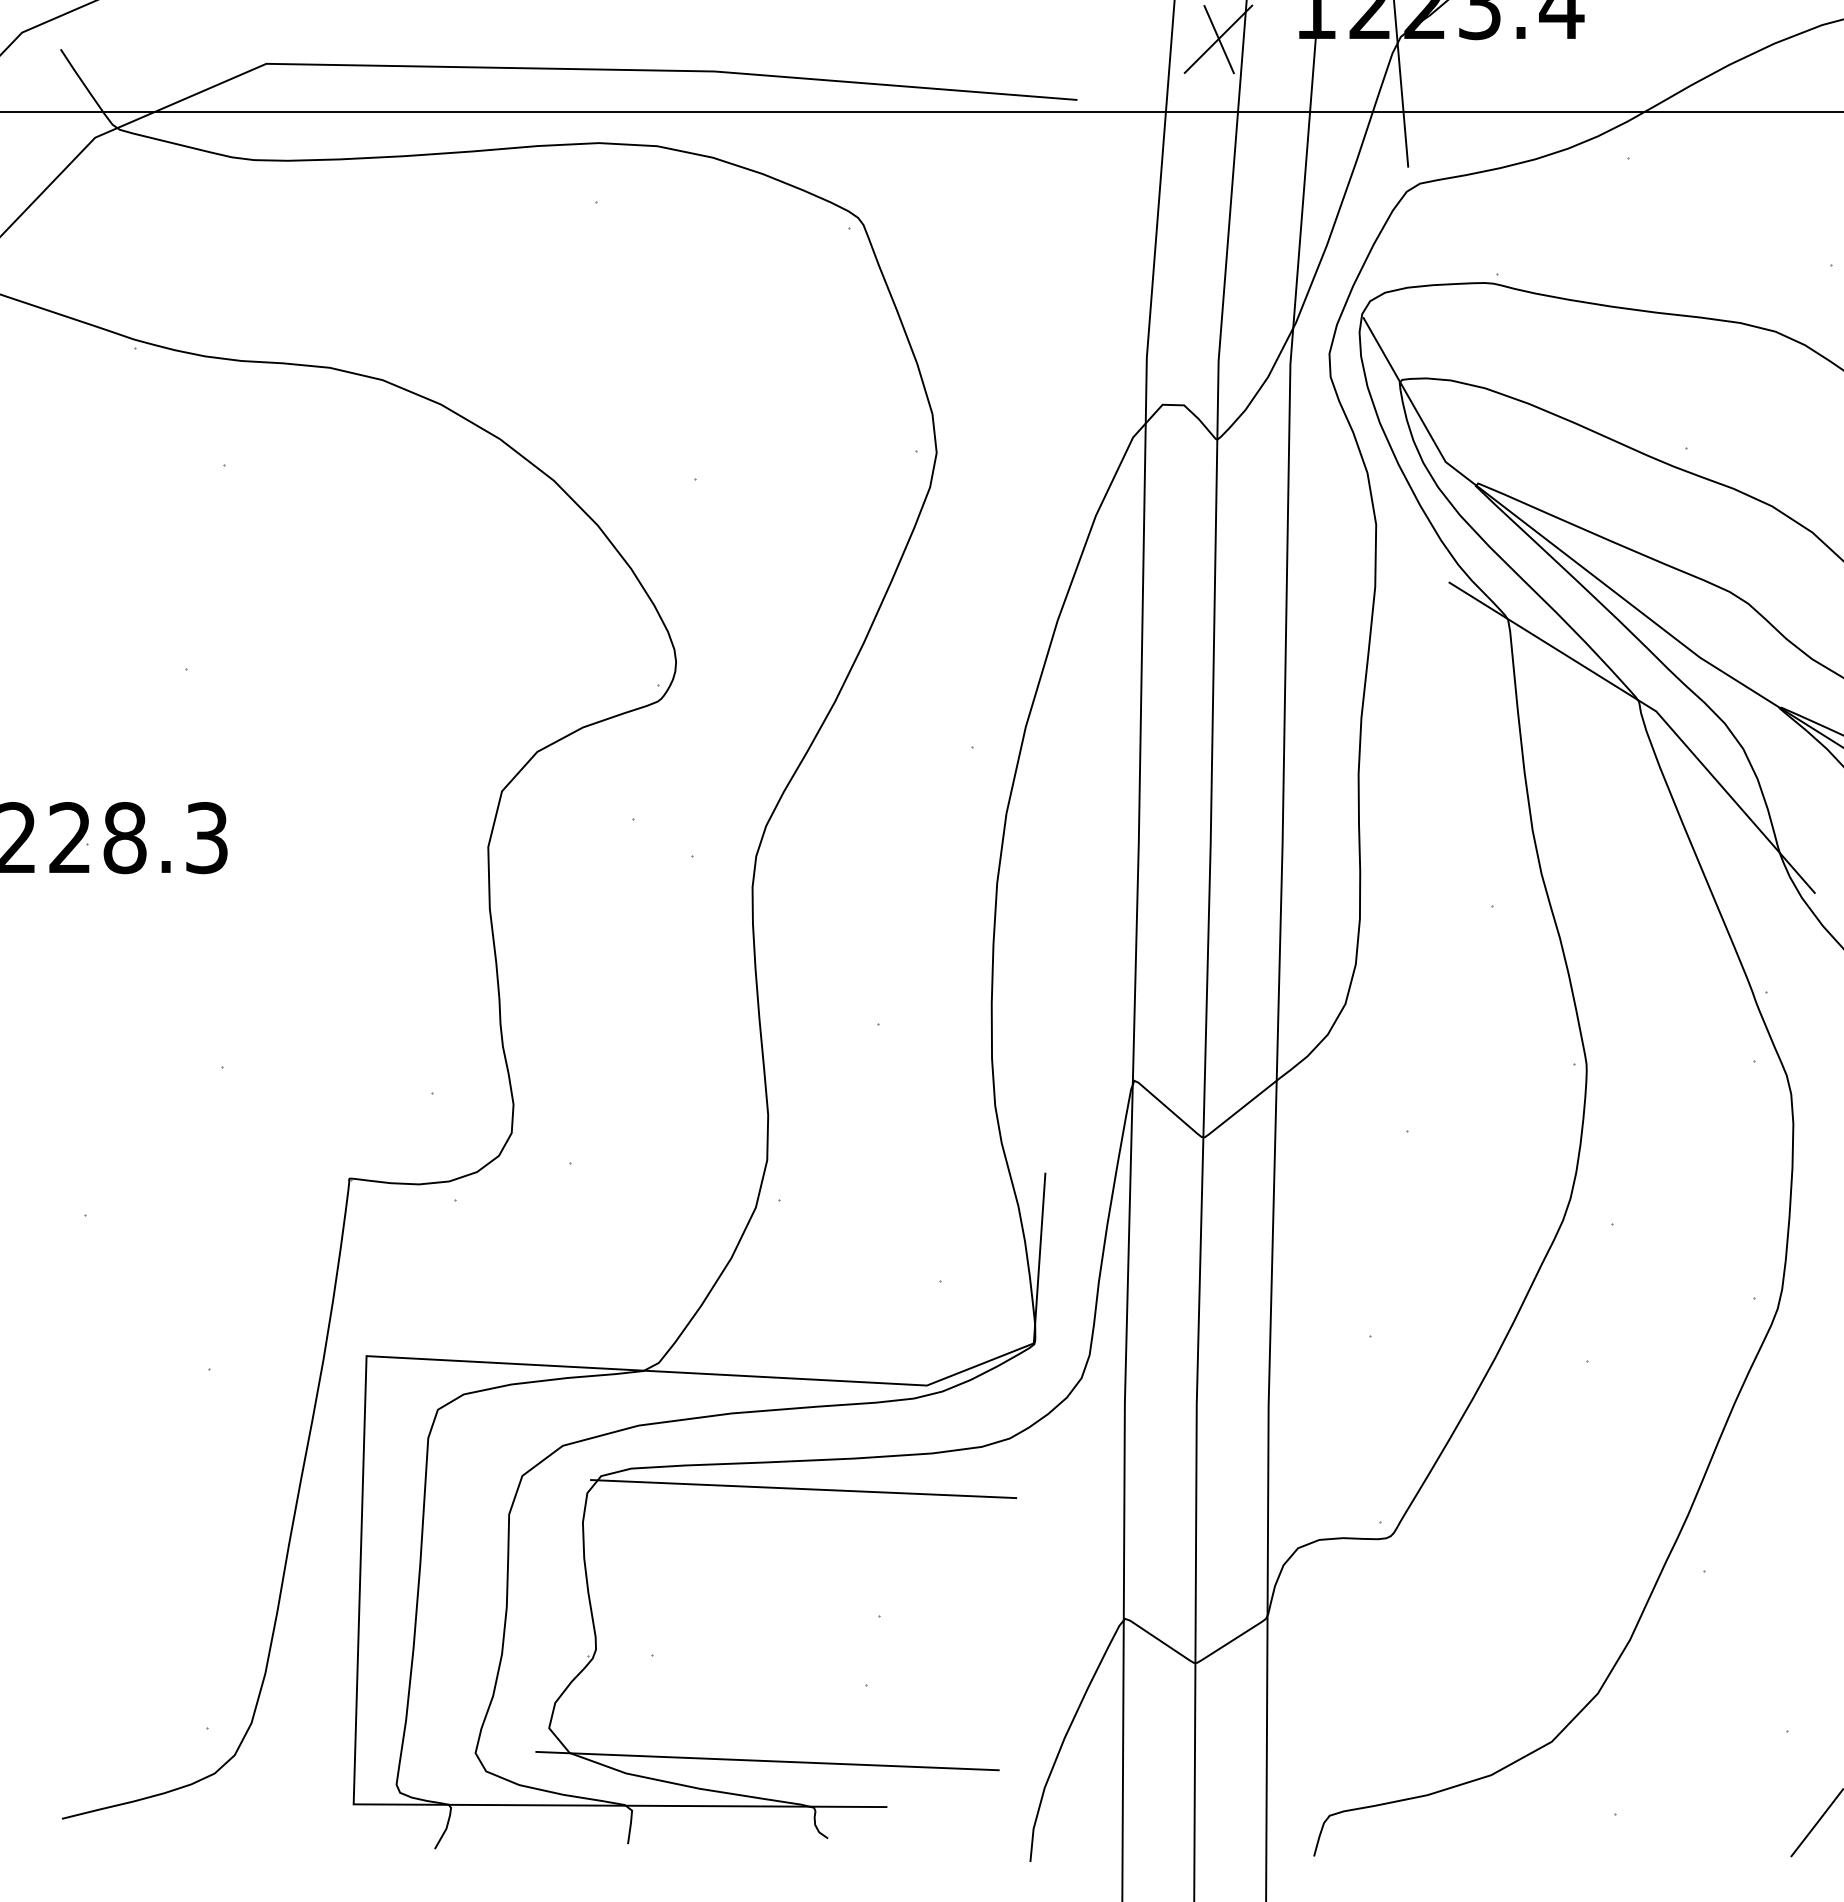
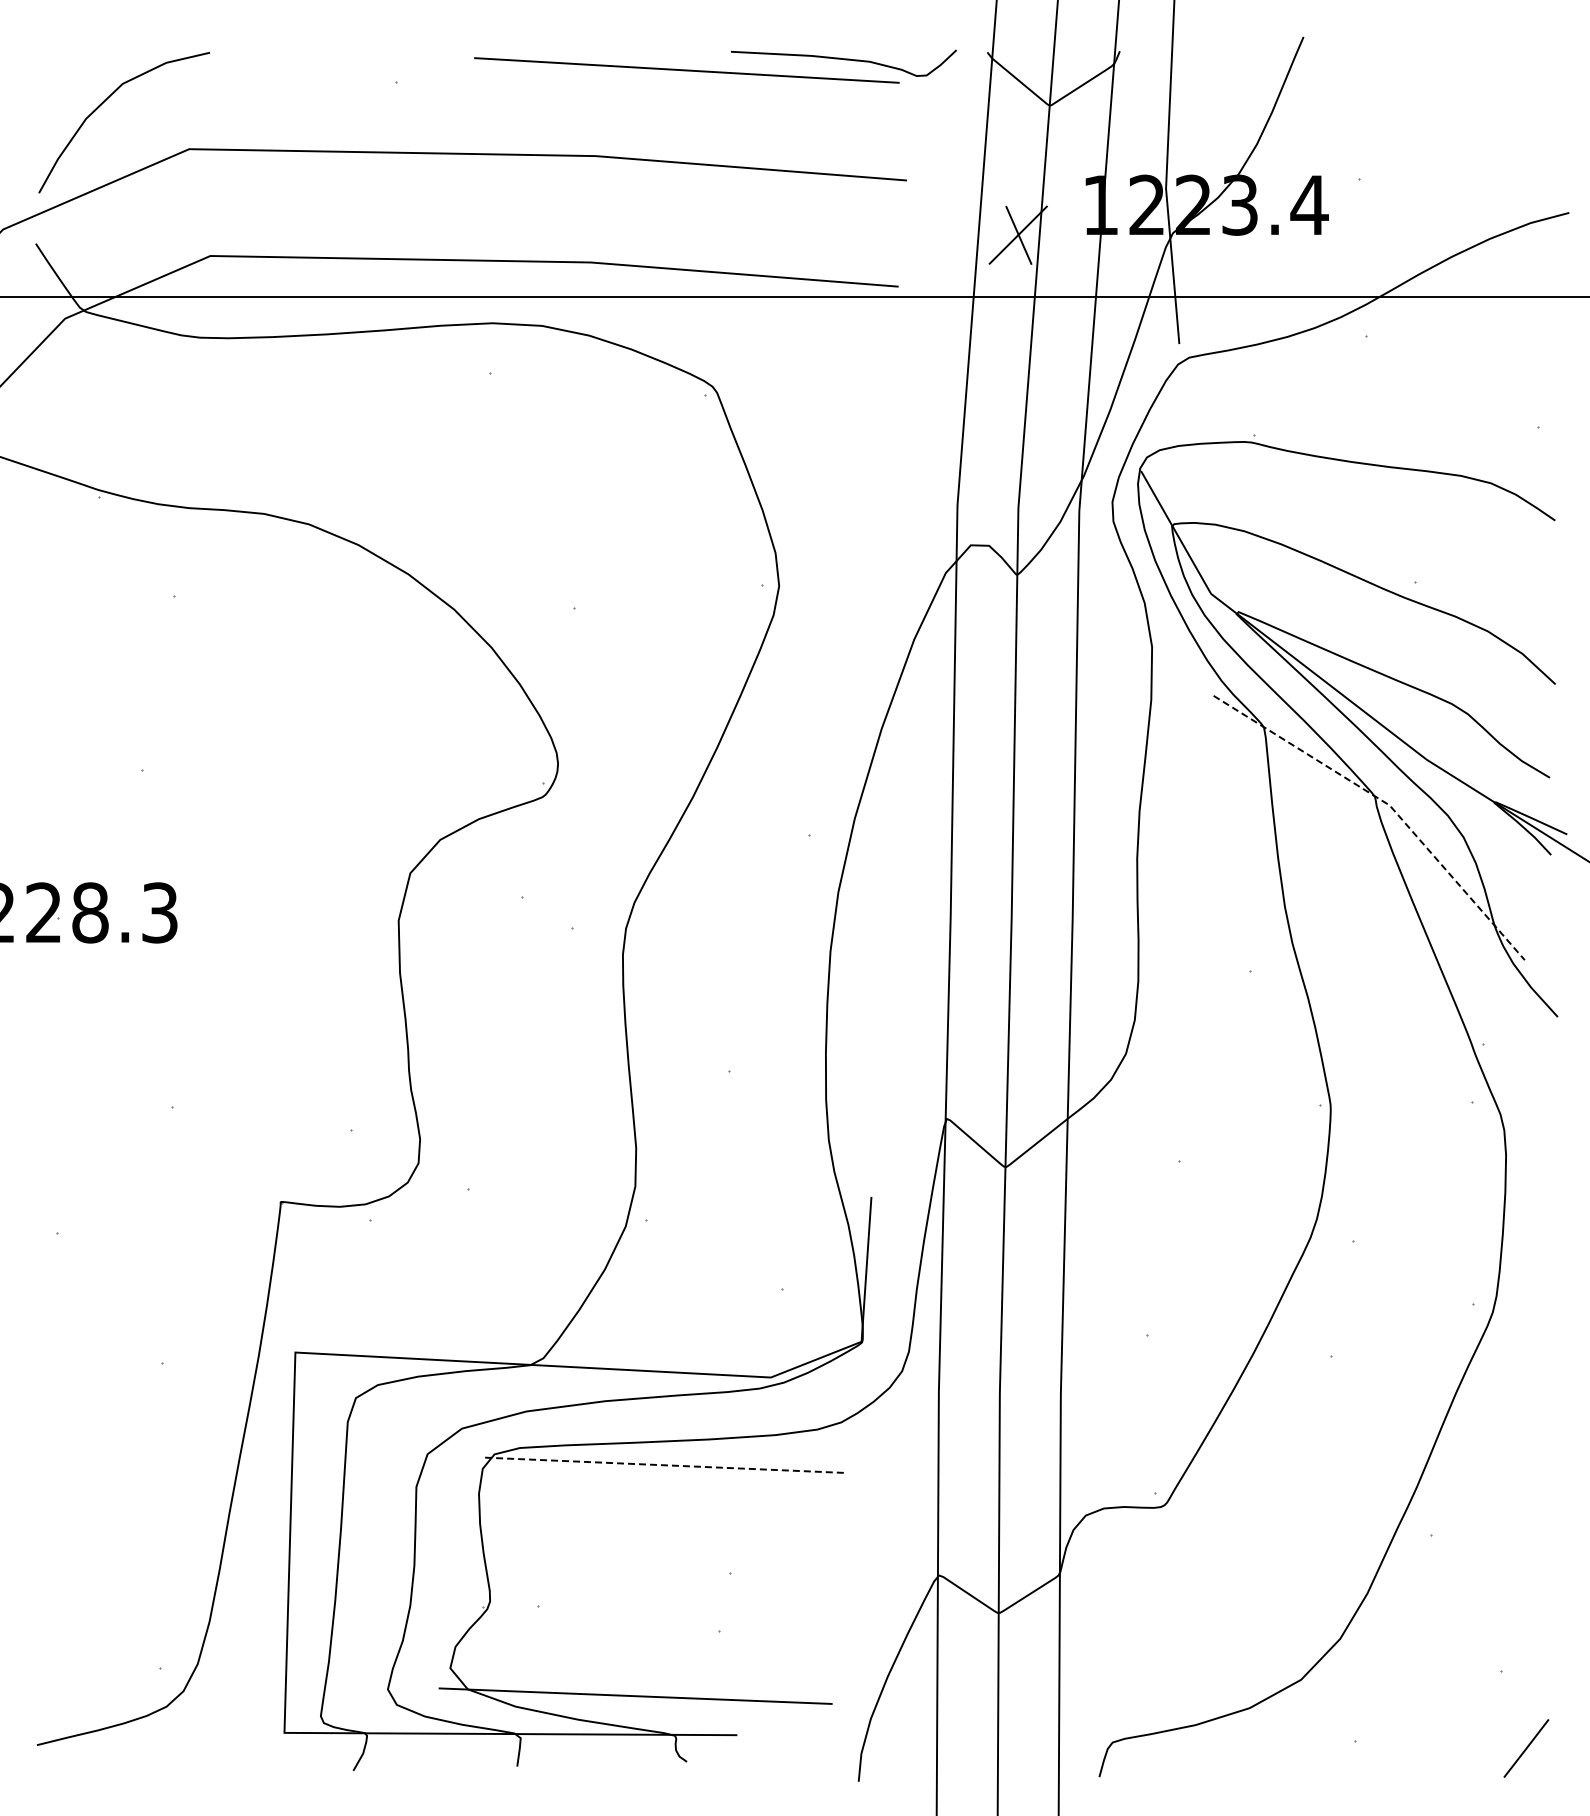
line: (1655, 711) -> (1389, 805), solid -> dashed
line: (803, 1489) -> (666, 1465), solid -> dashed

